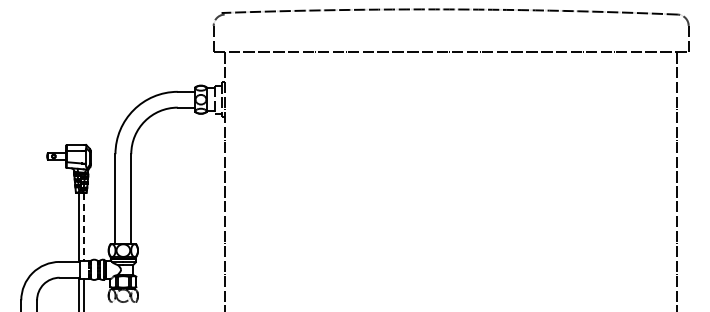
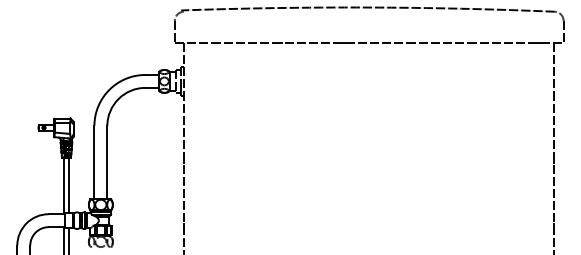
line: (83, 226) -> (68, 185), dashed -> solid

